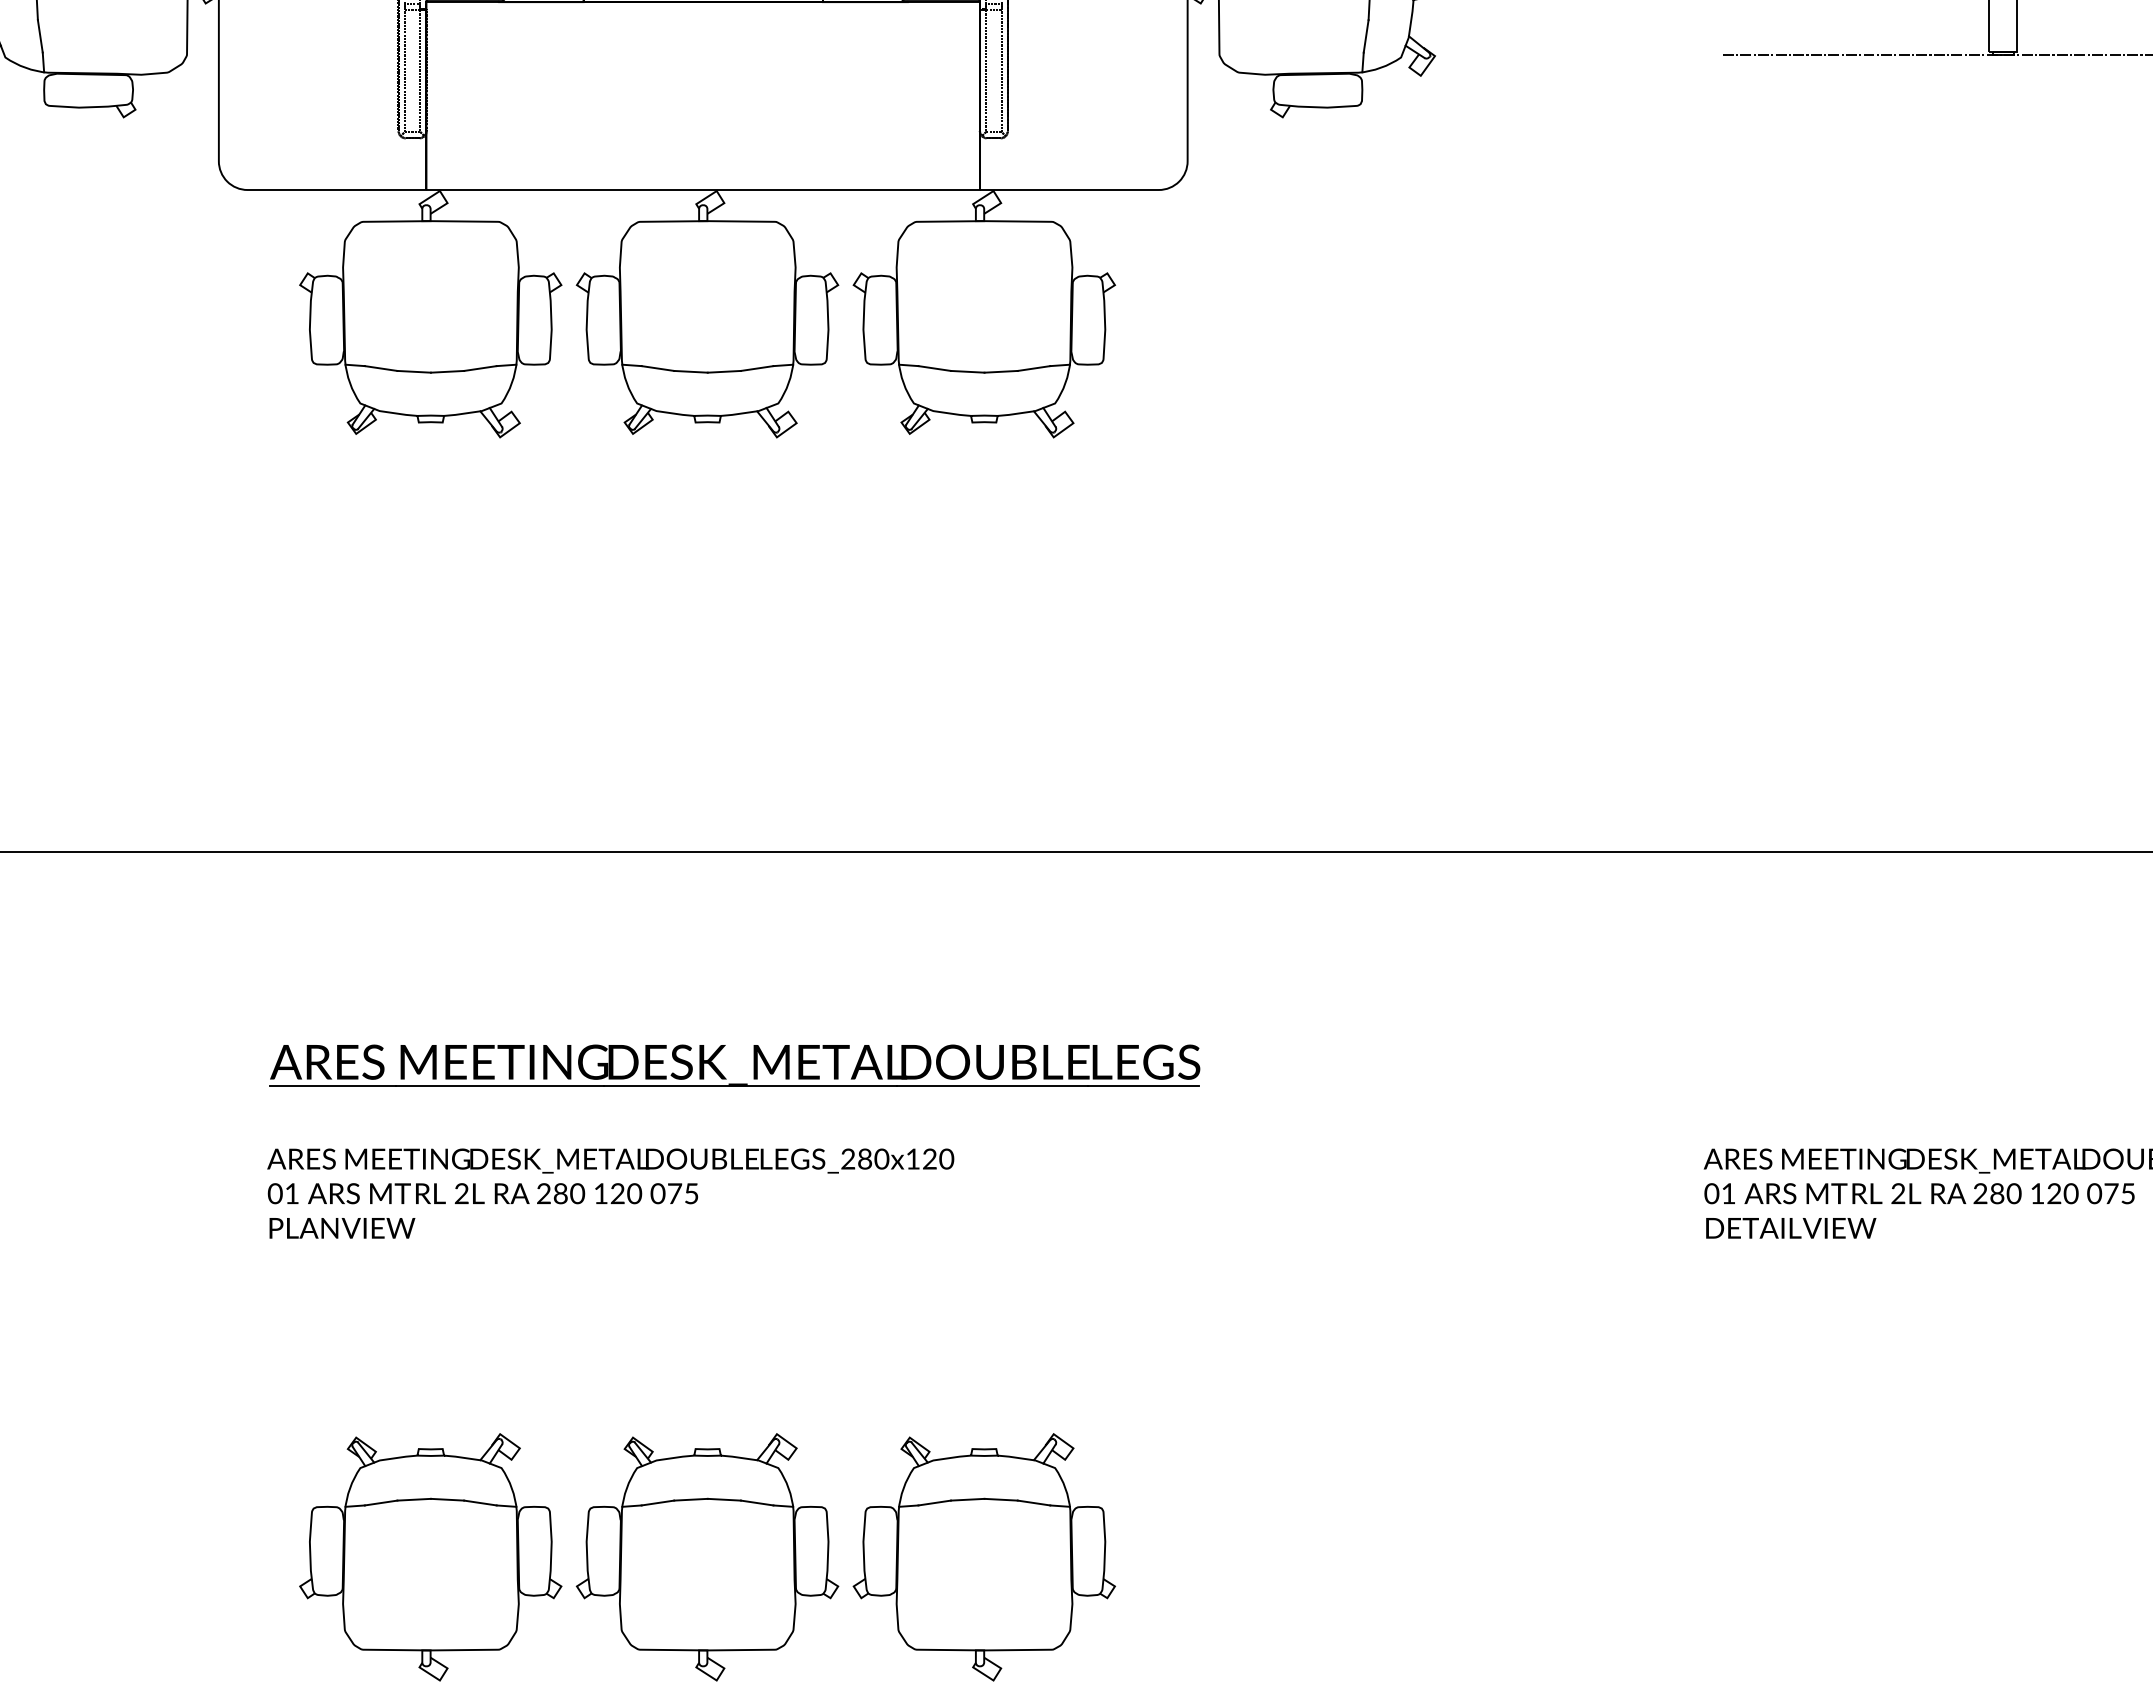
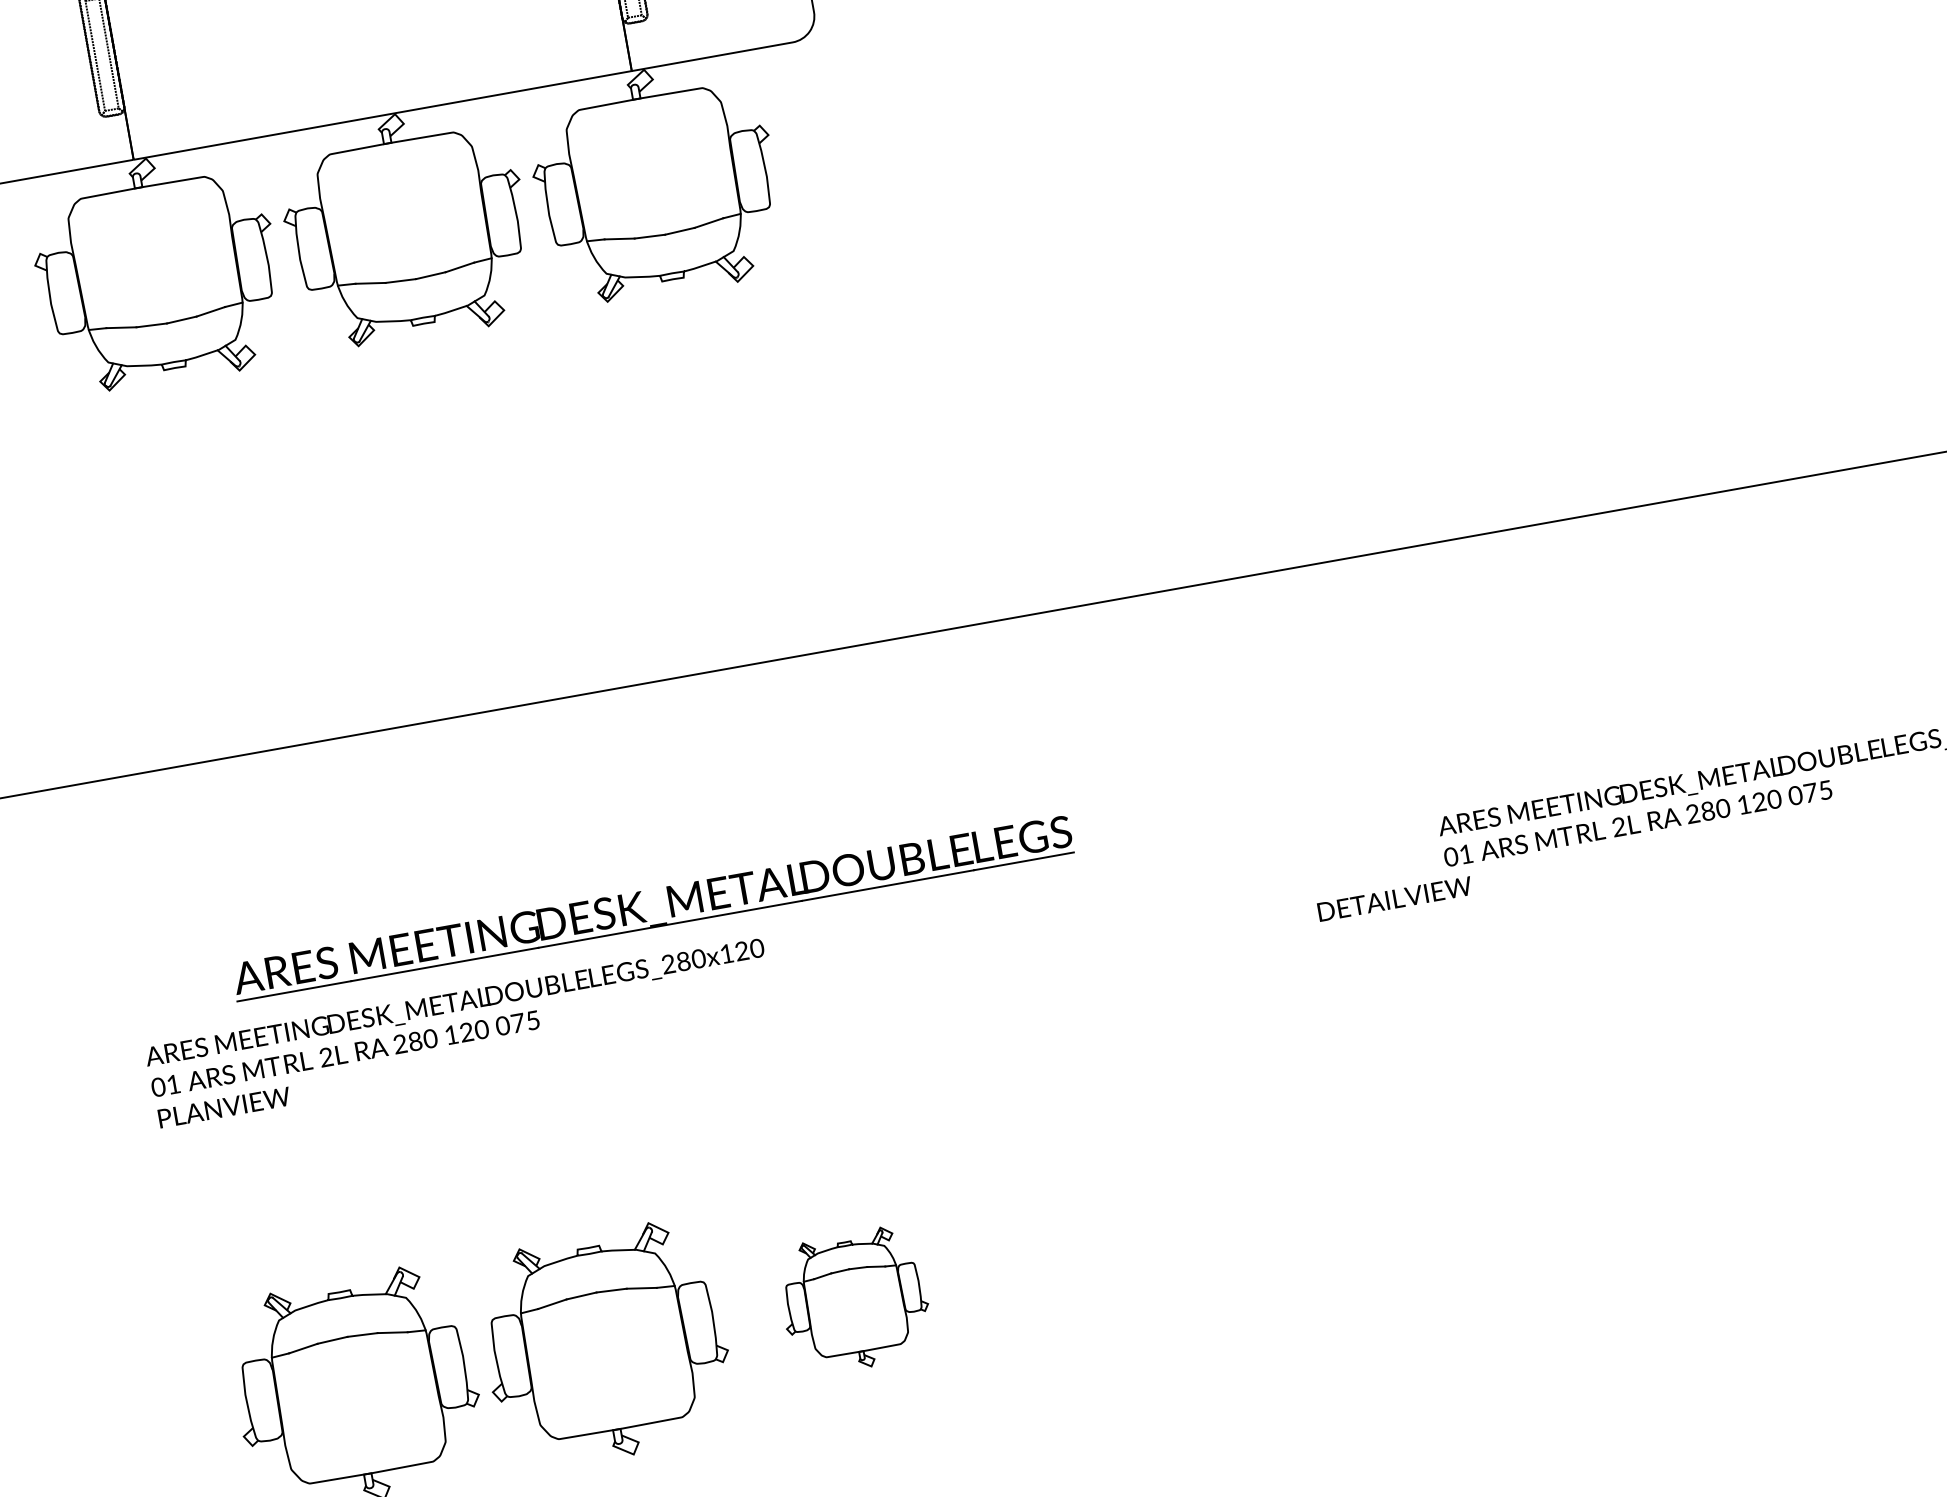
part: (722, 1073) -> (642, 917), moved
text: (1791, 1228) -> (1395, 899), moved
part: (983, 1557) -> (854, 1301), size x0.6

